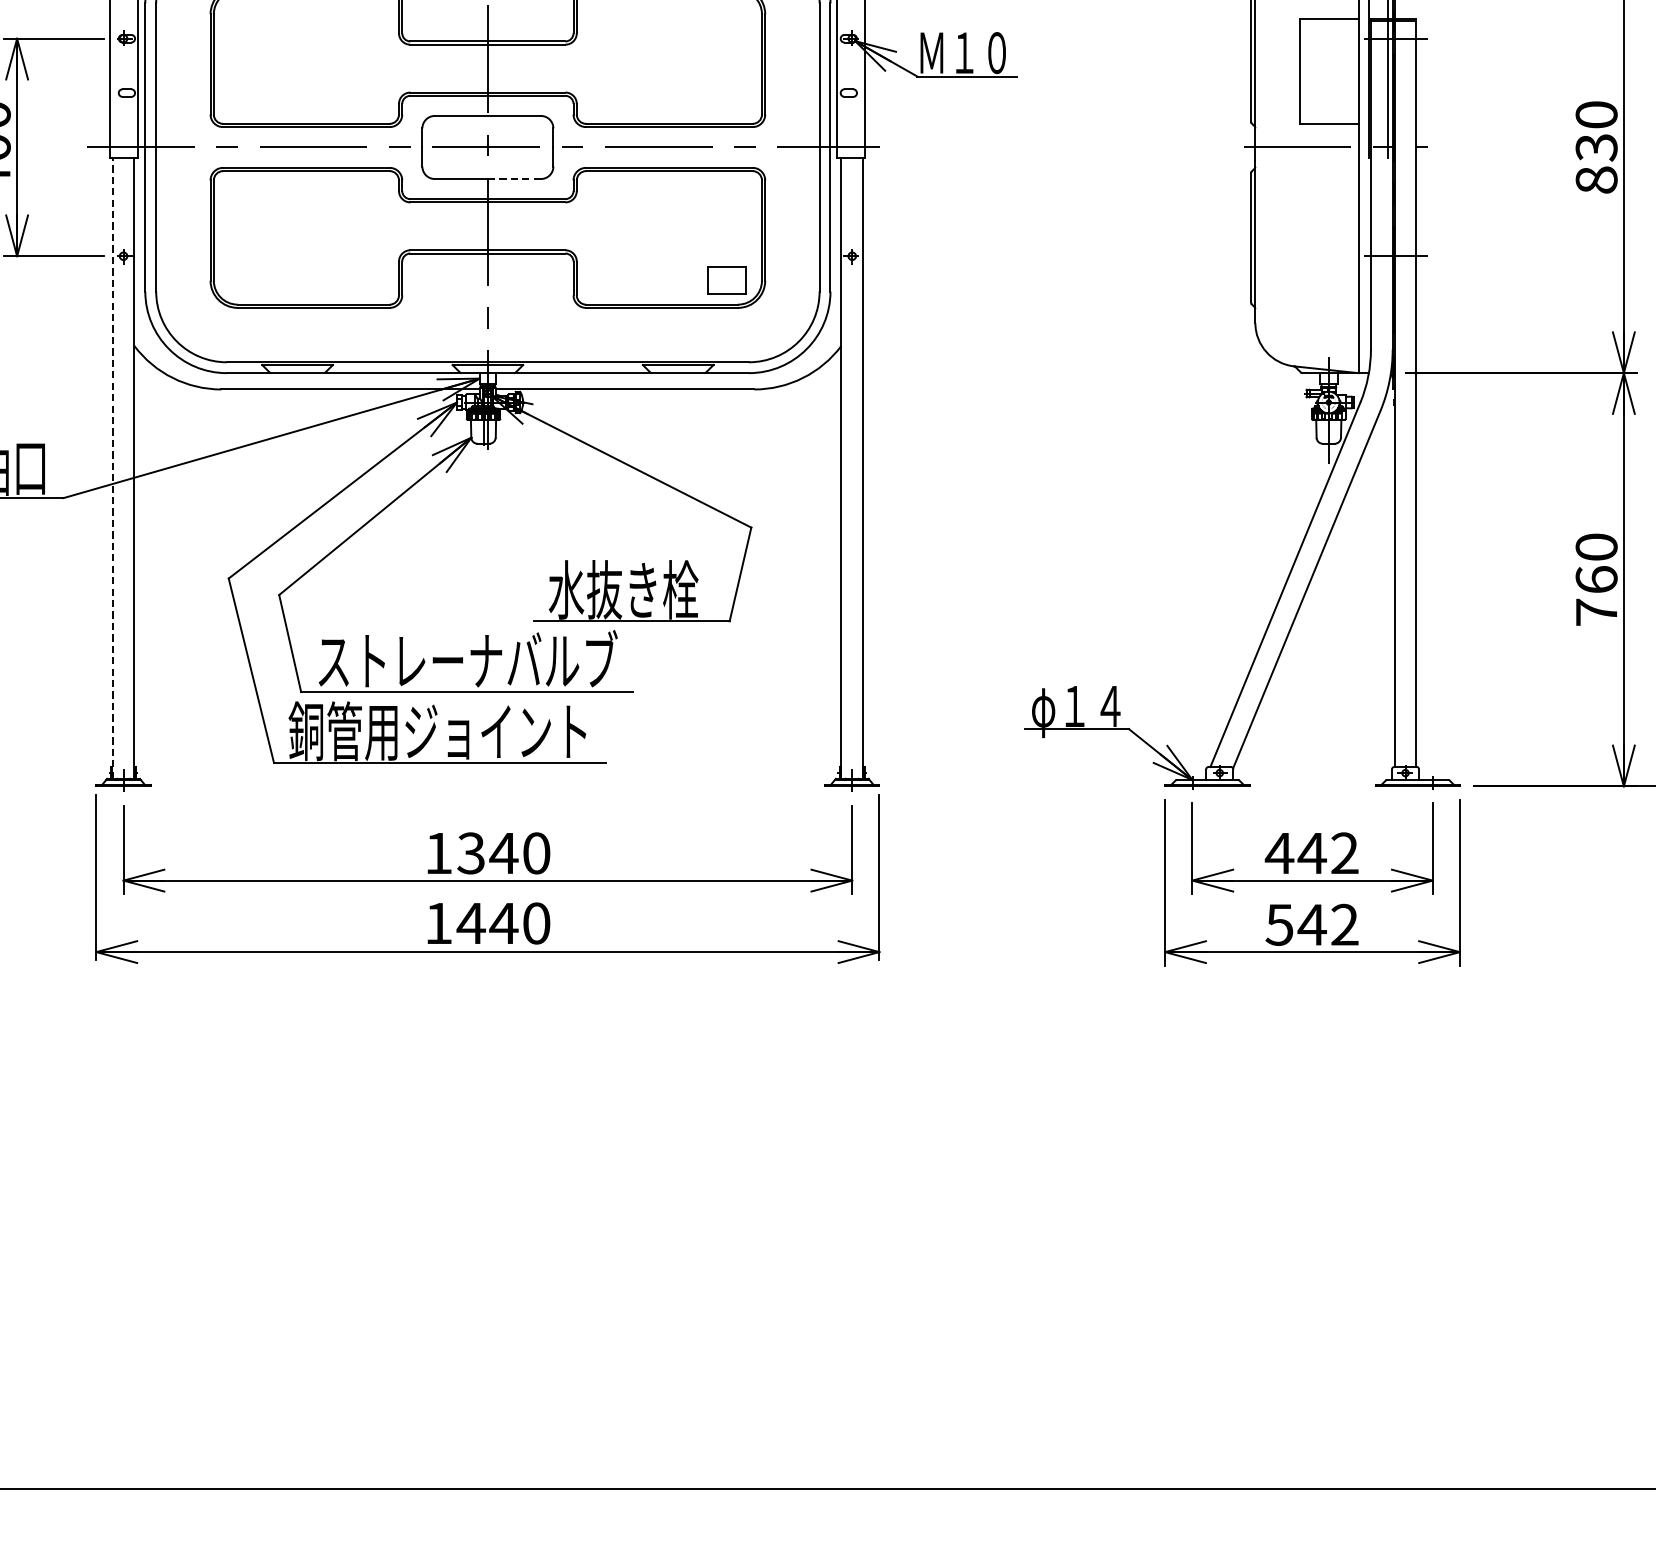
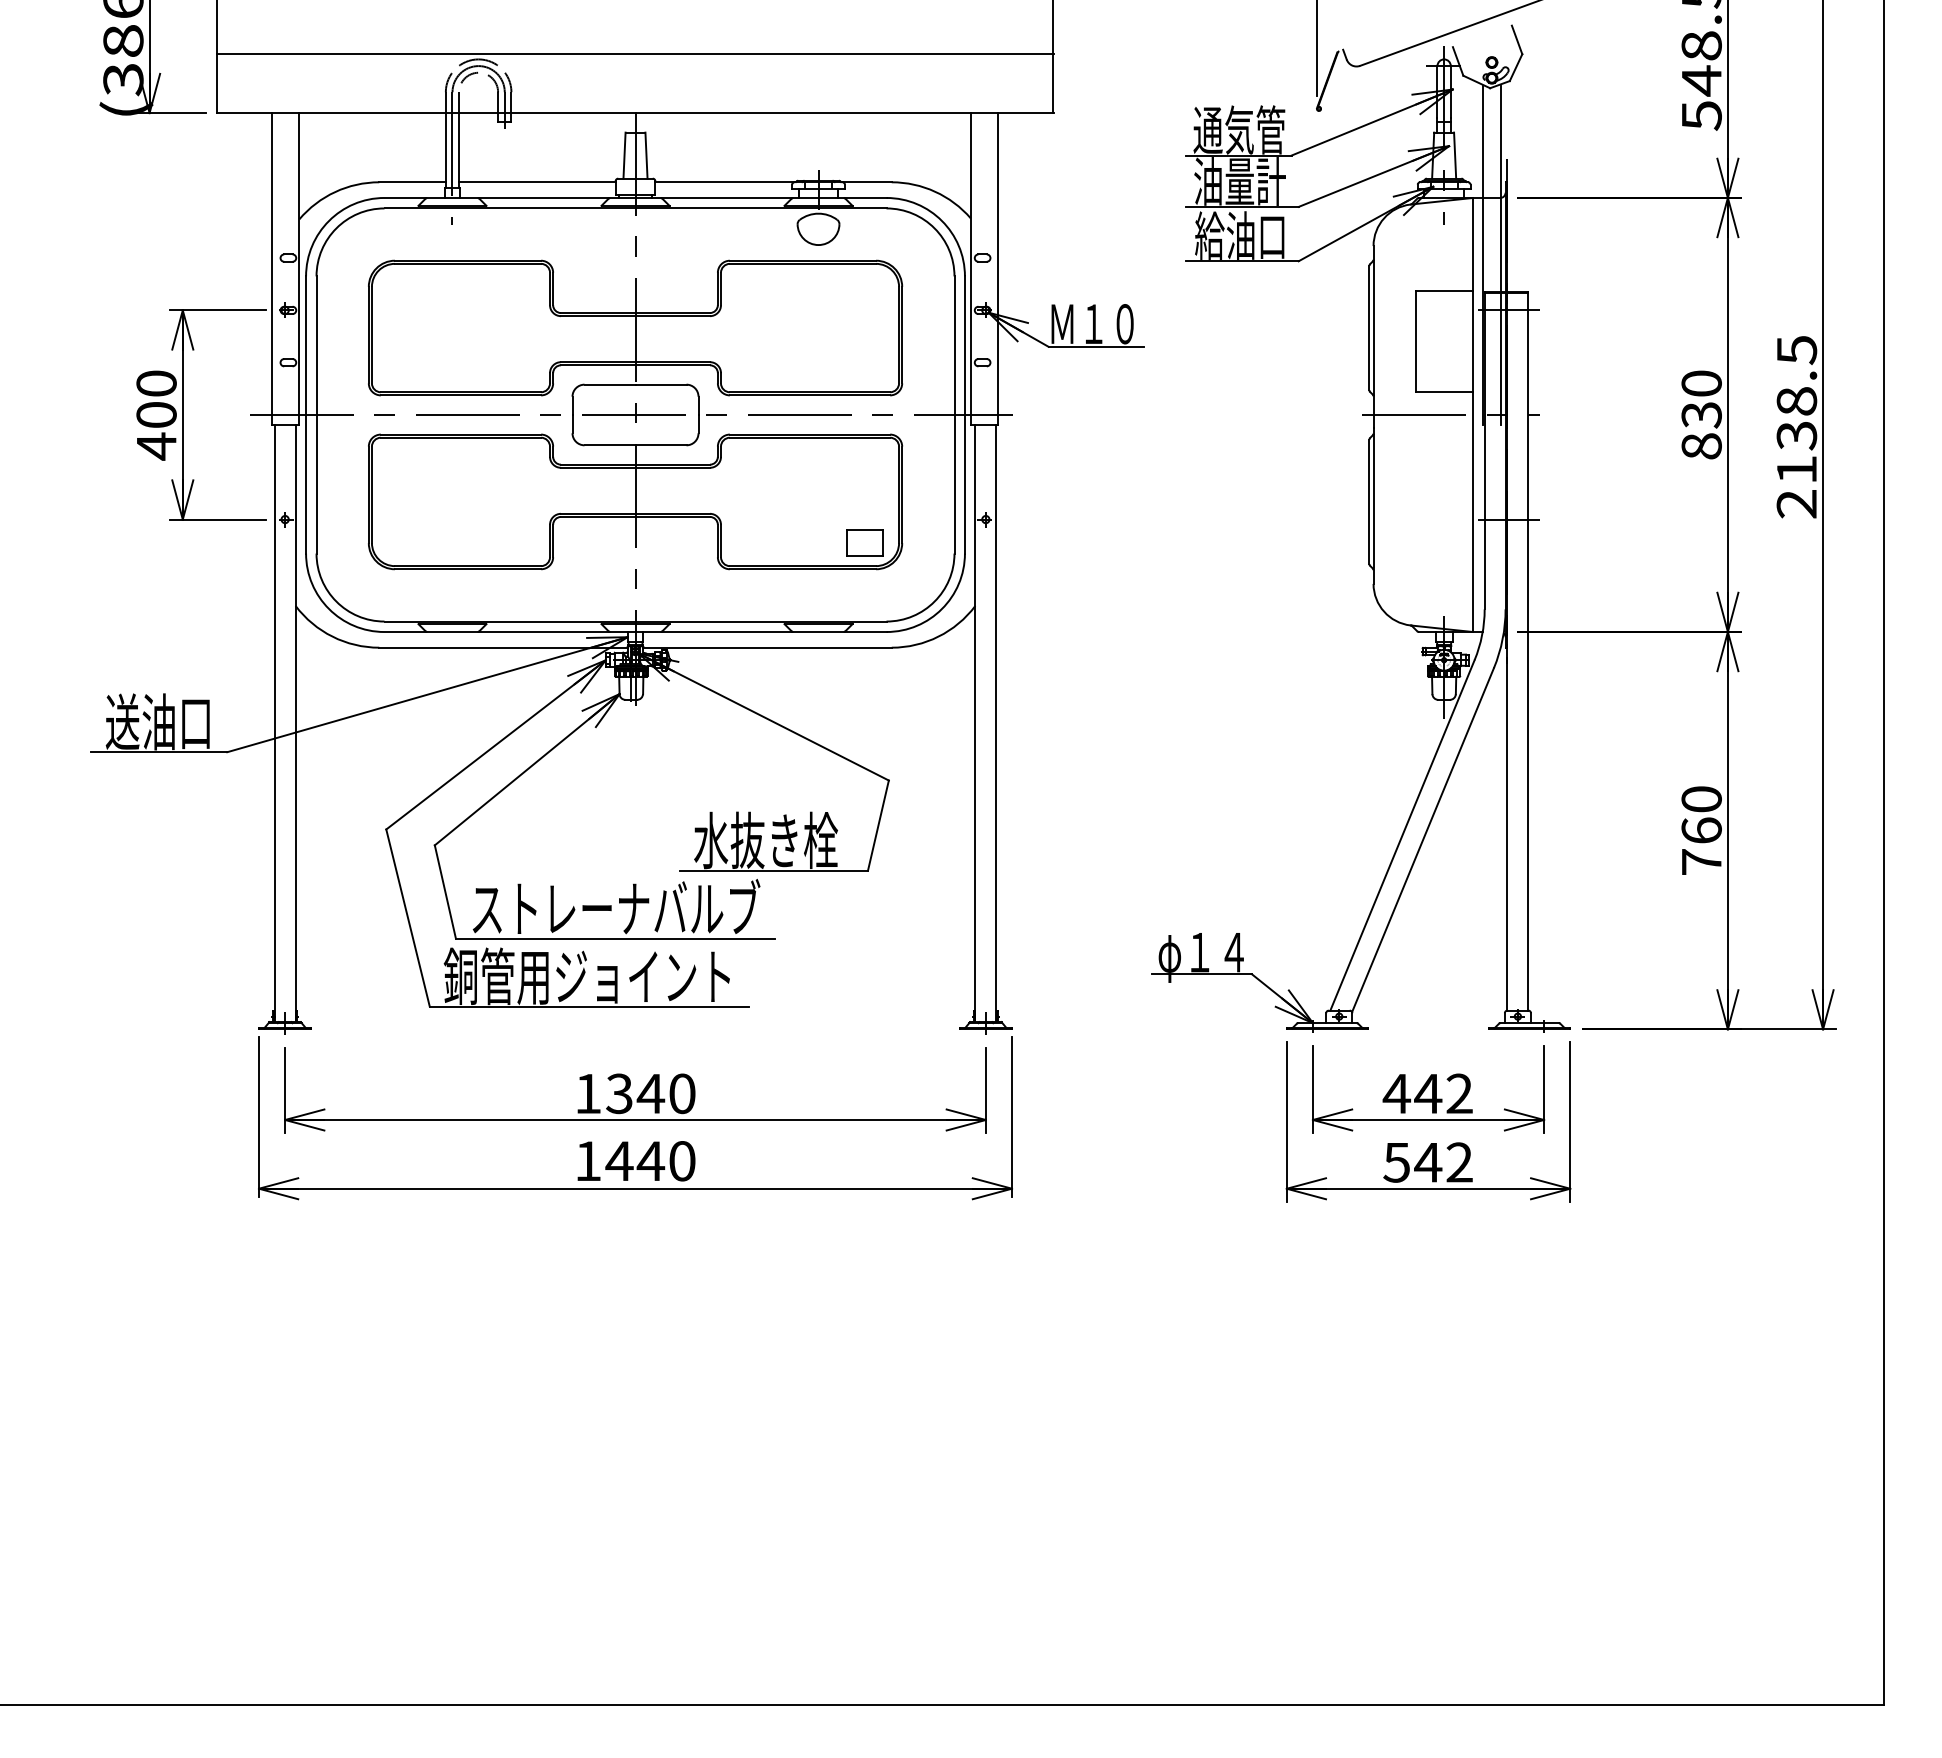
line: (513, 179) -> (660, 445), dashed -> solid
line: (112, 468) -> (274, 723), dashed -> solid

